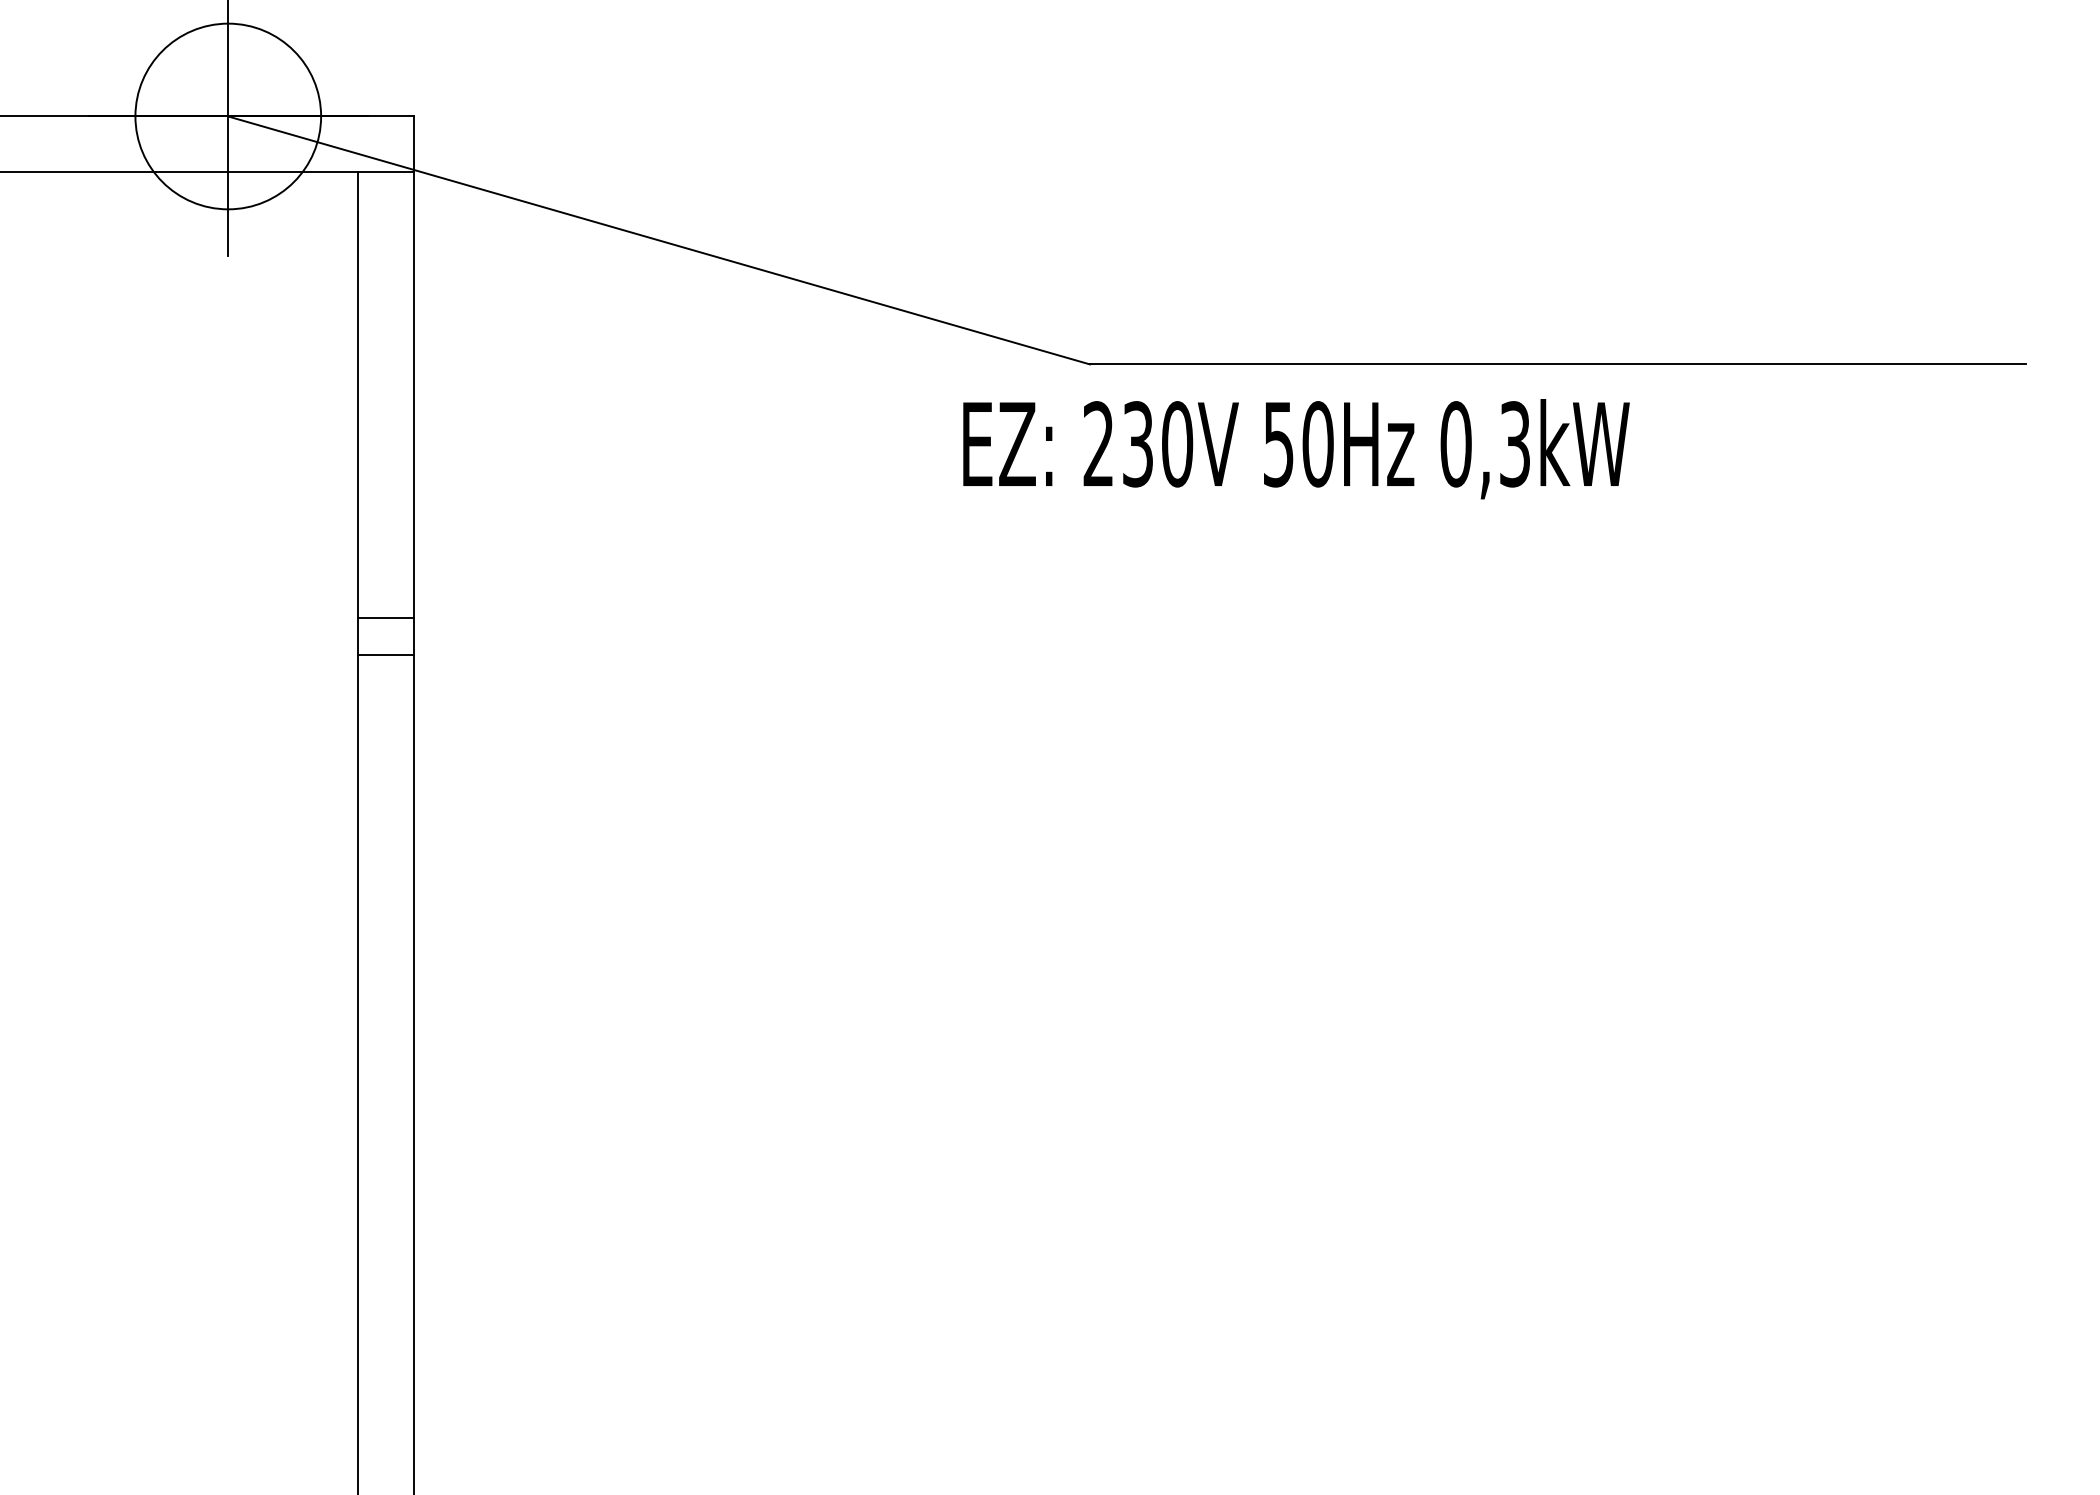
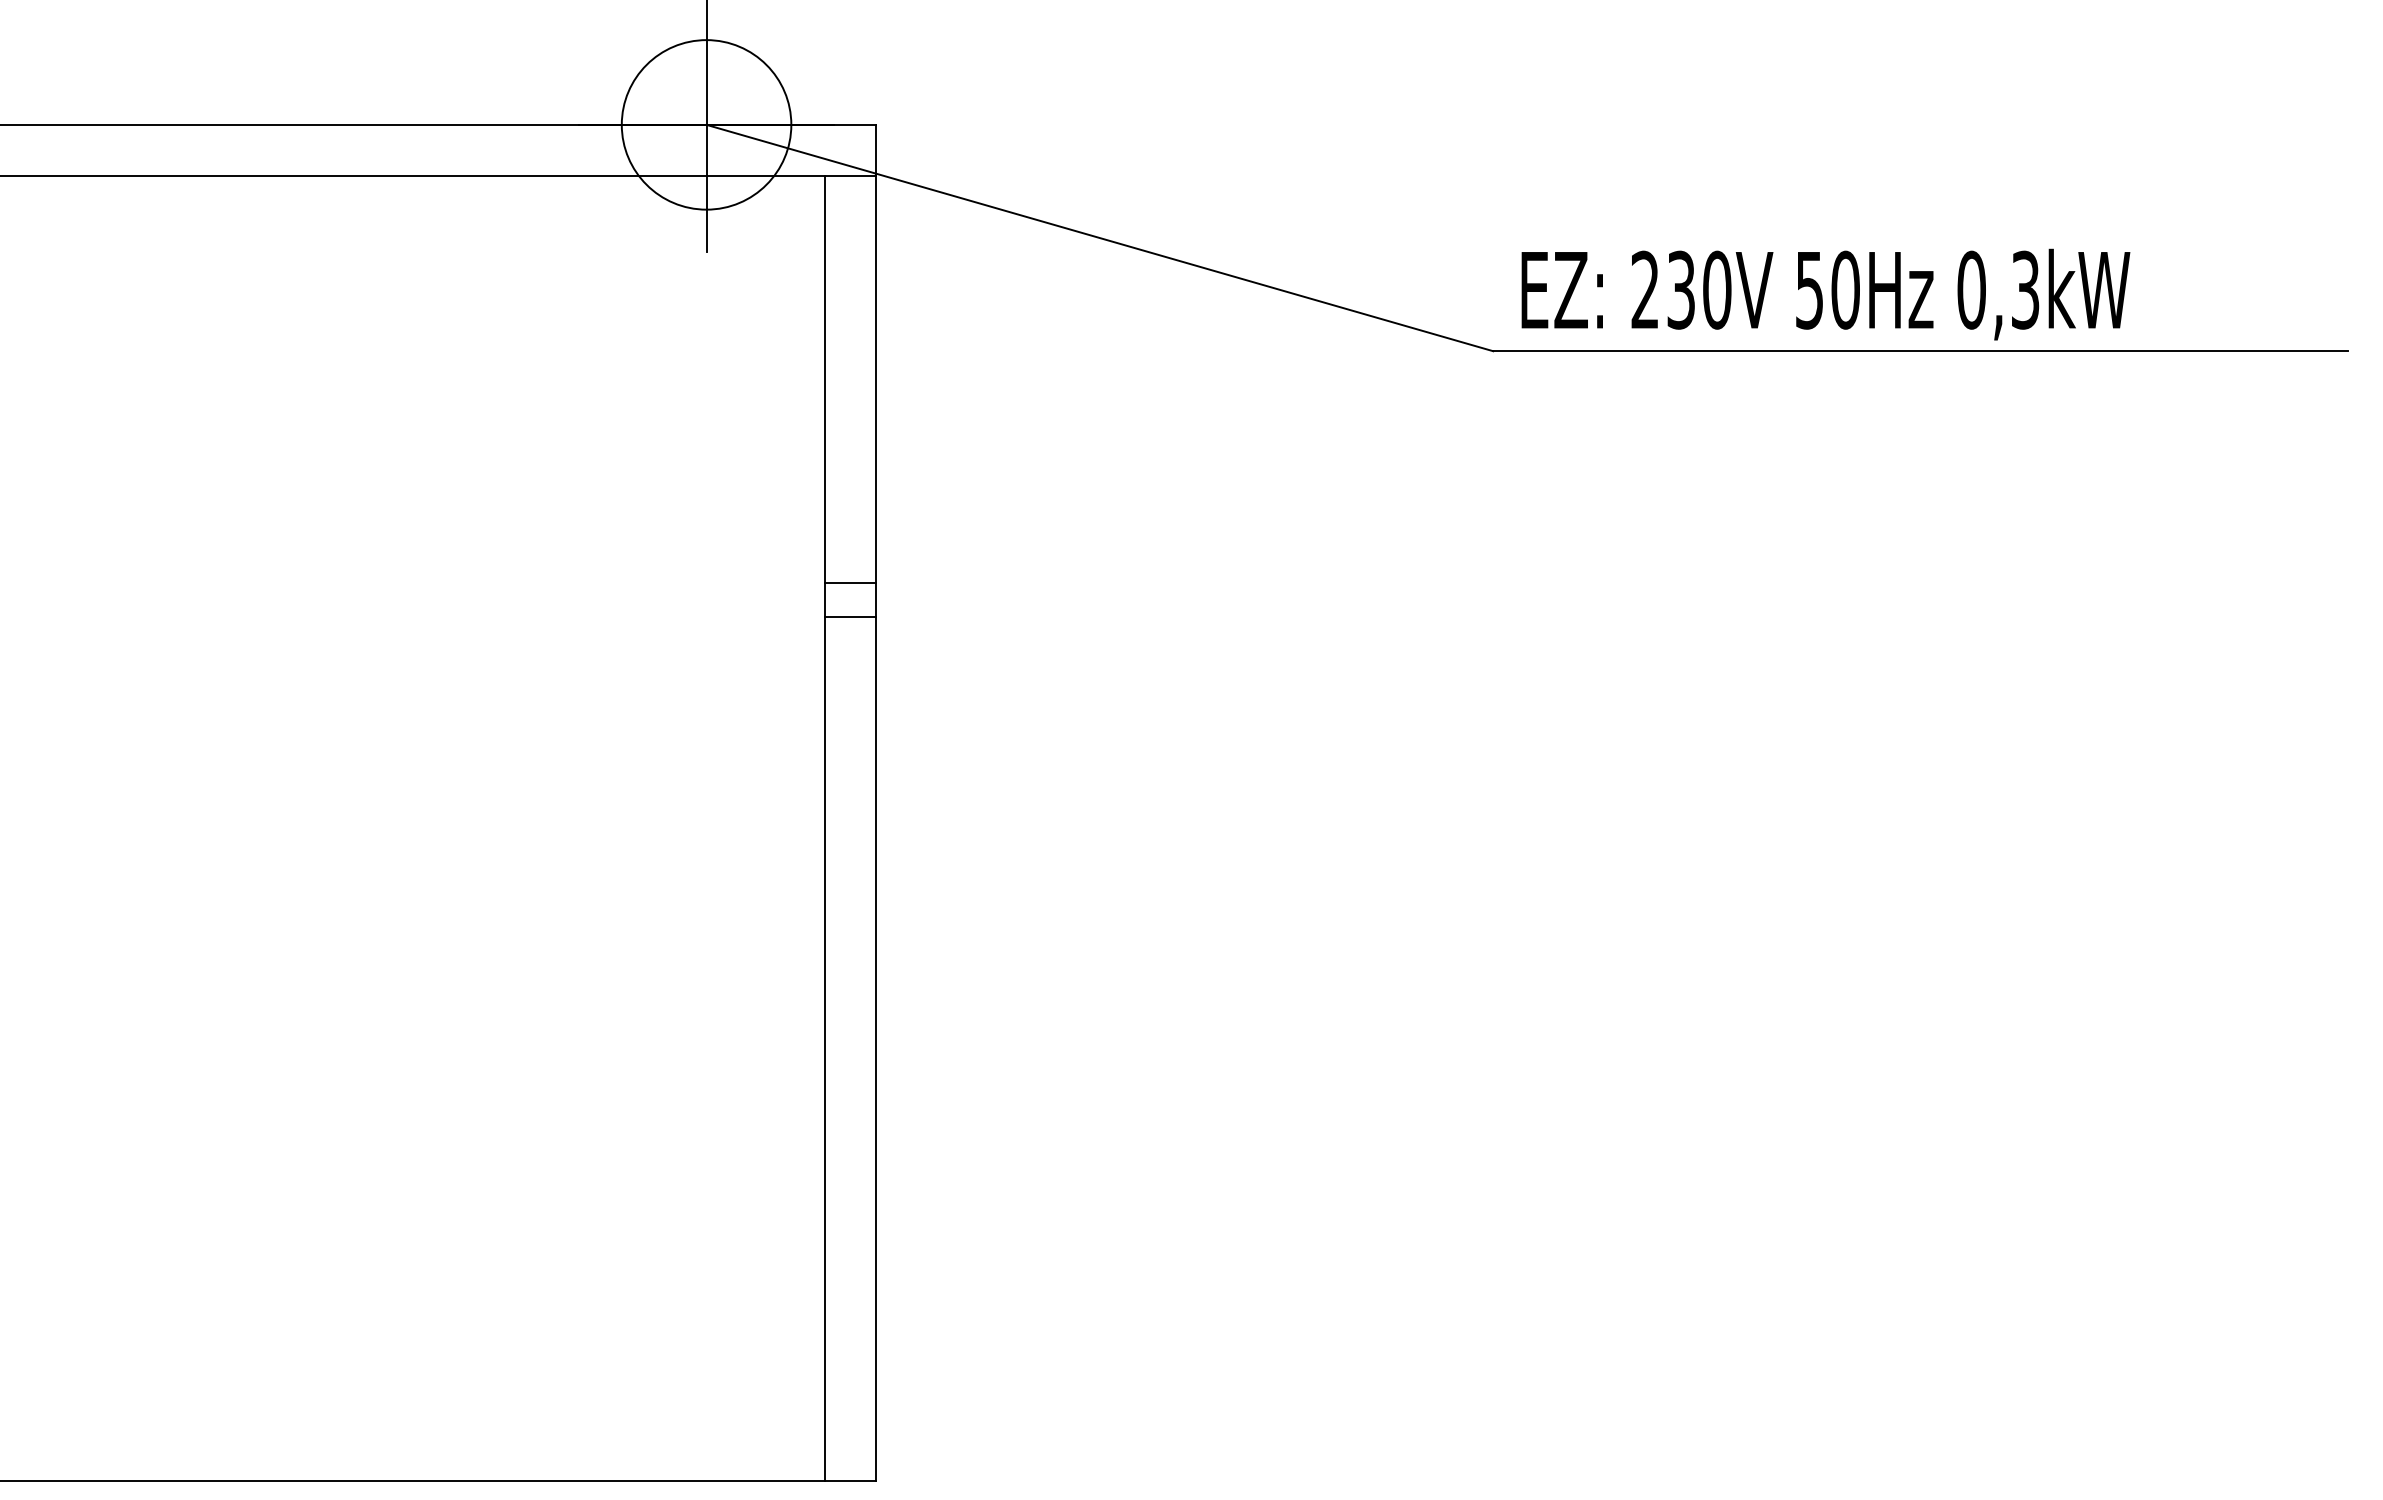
text: (1296, 449) -> (1825, 294), moved

